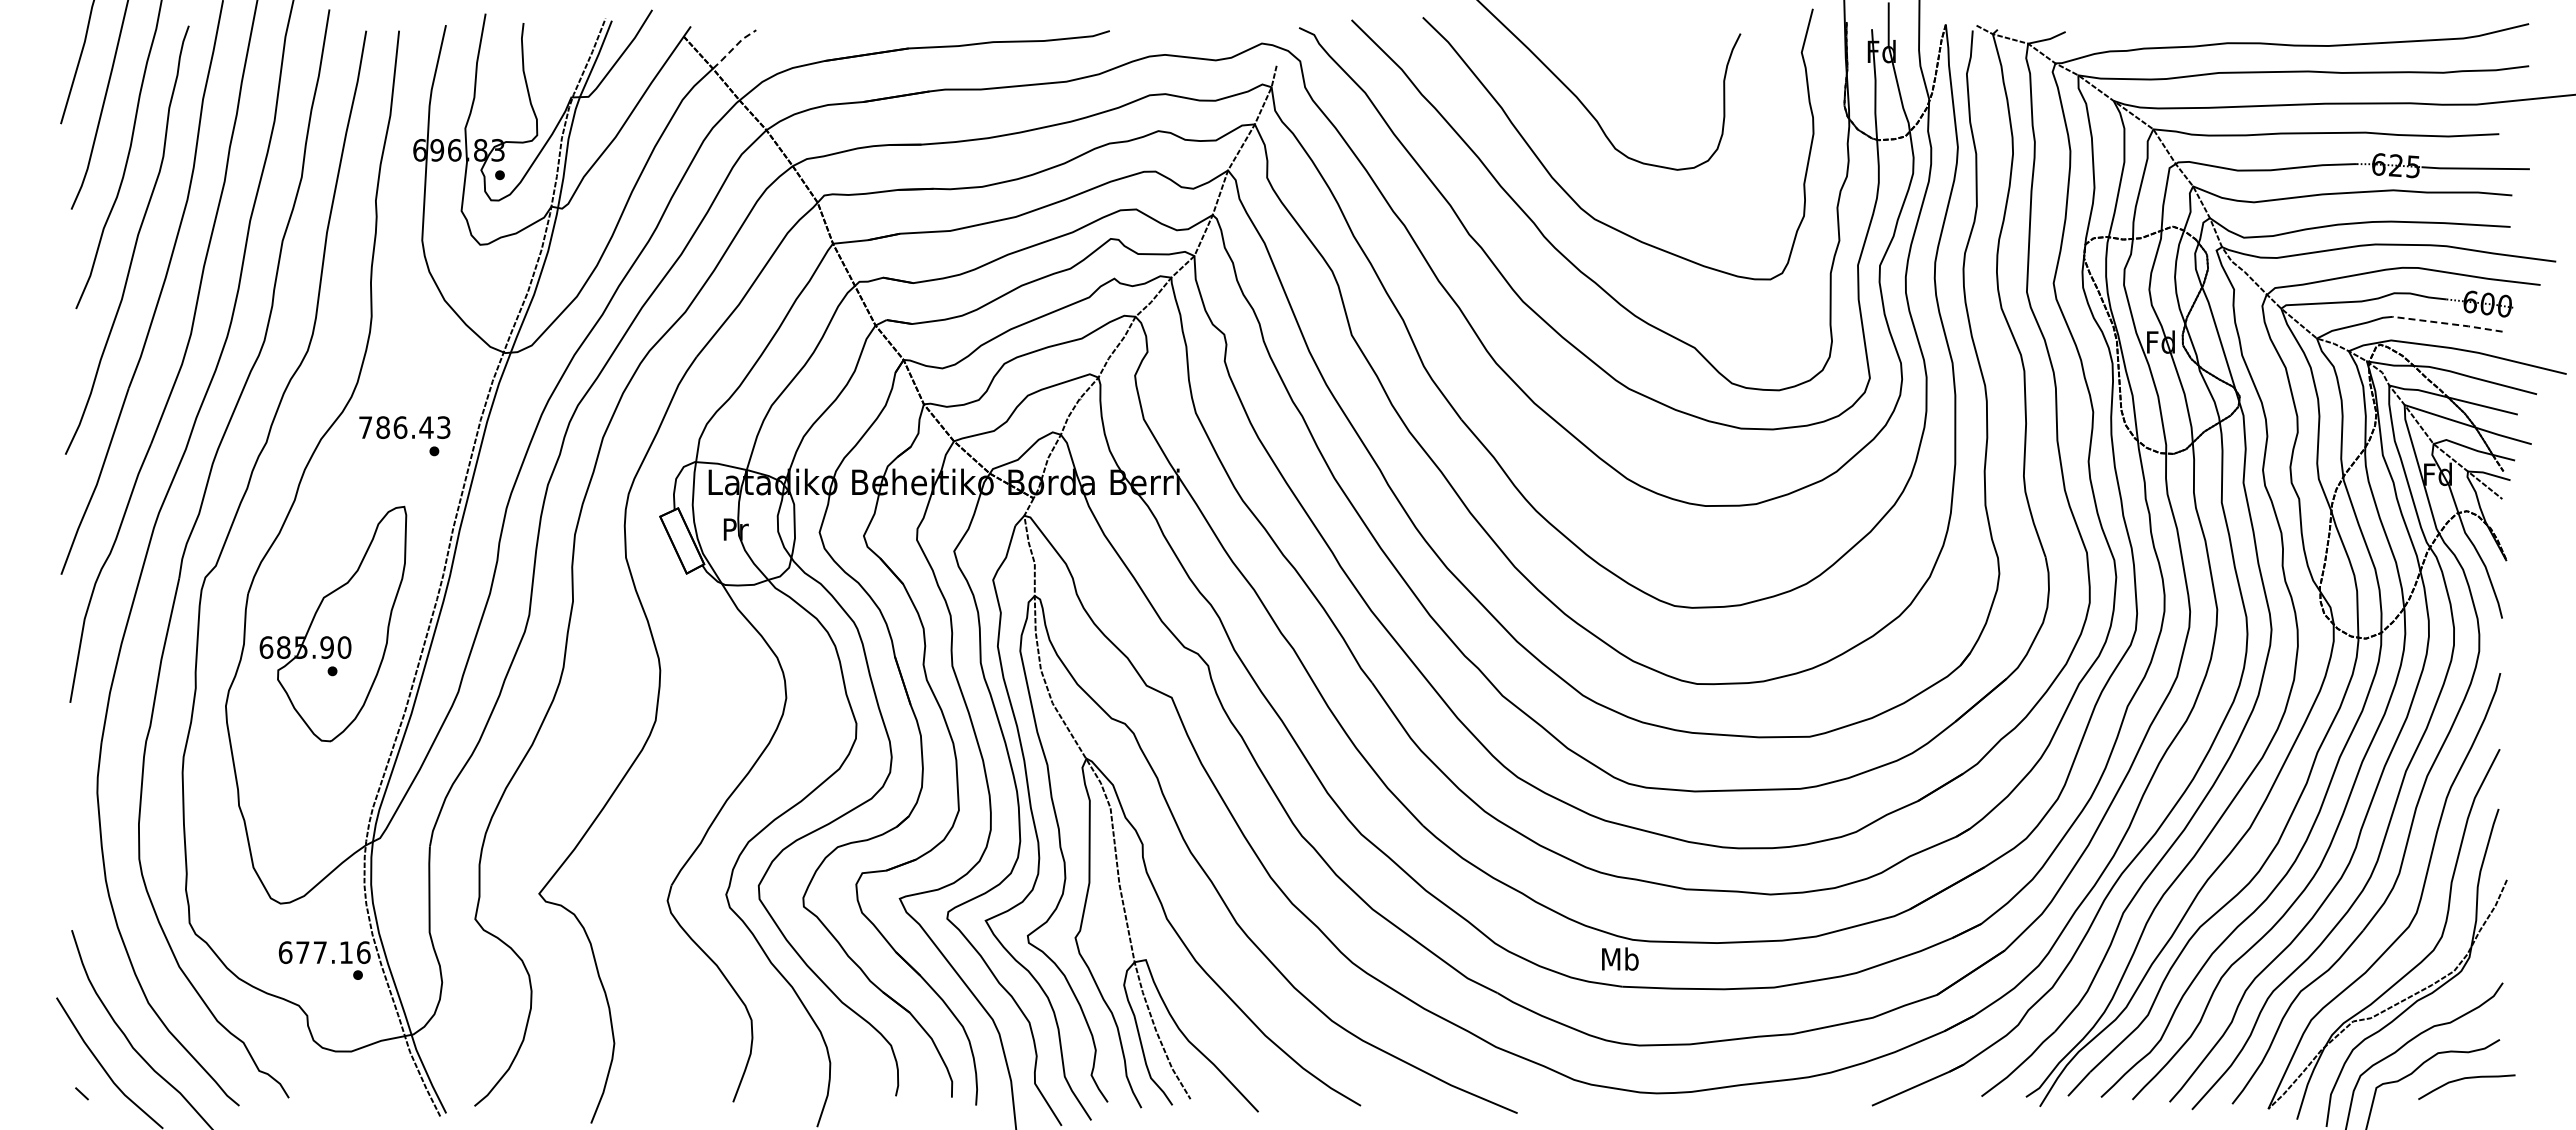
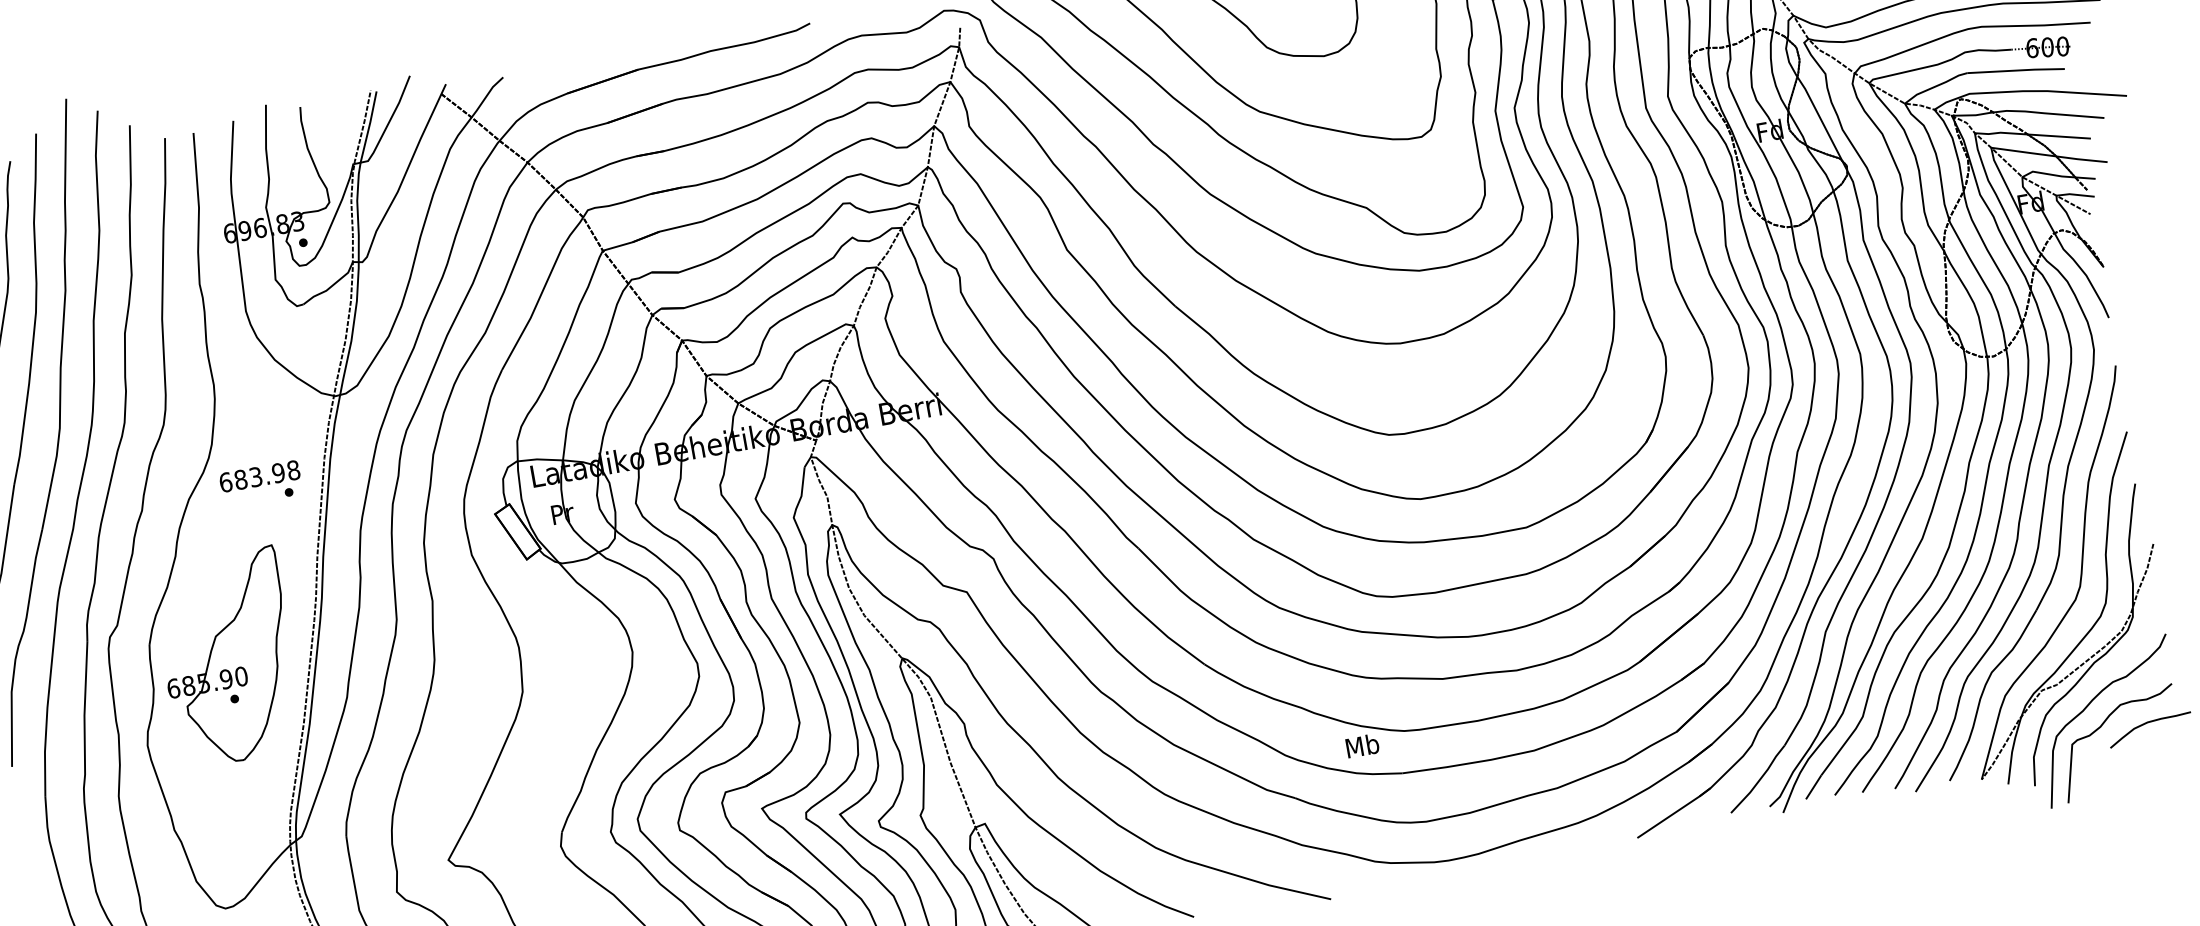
line: (733, 48) -> (486, 96), dashed -> solid
line: (2447, 323) -> (2015, 70), dashed -> solid
text: (404, 427) -> (259, 476), 786.43 -> 683.98
text: (1620, 958) -> (1362, 745), moved

